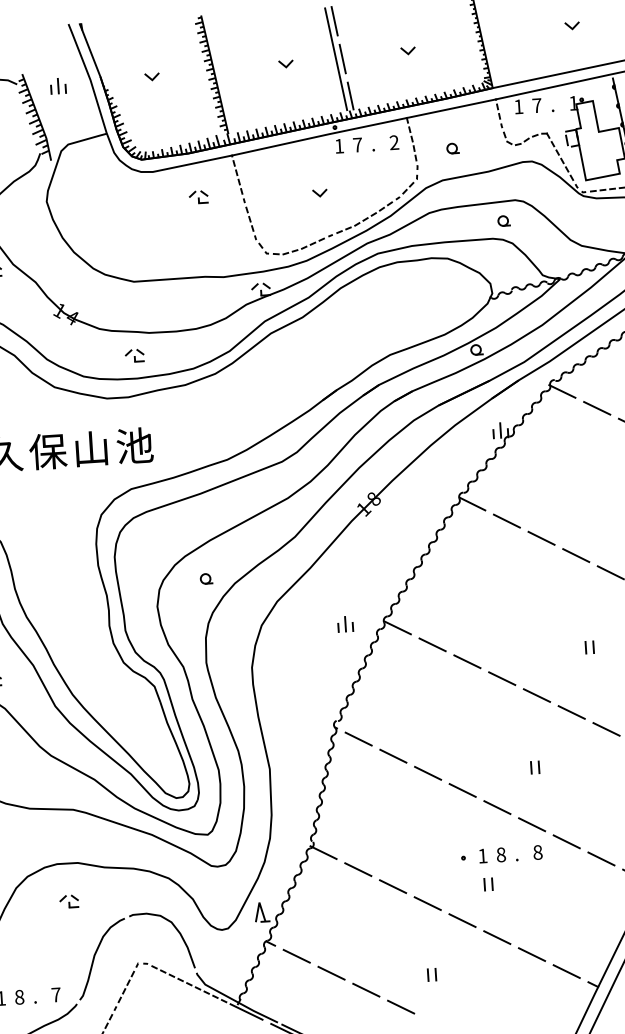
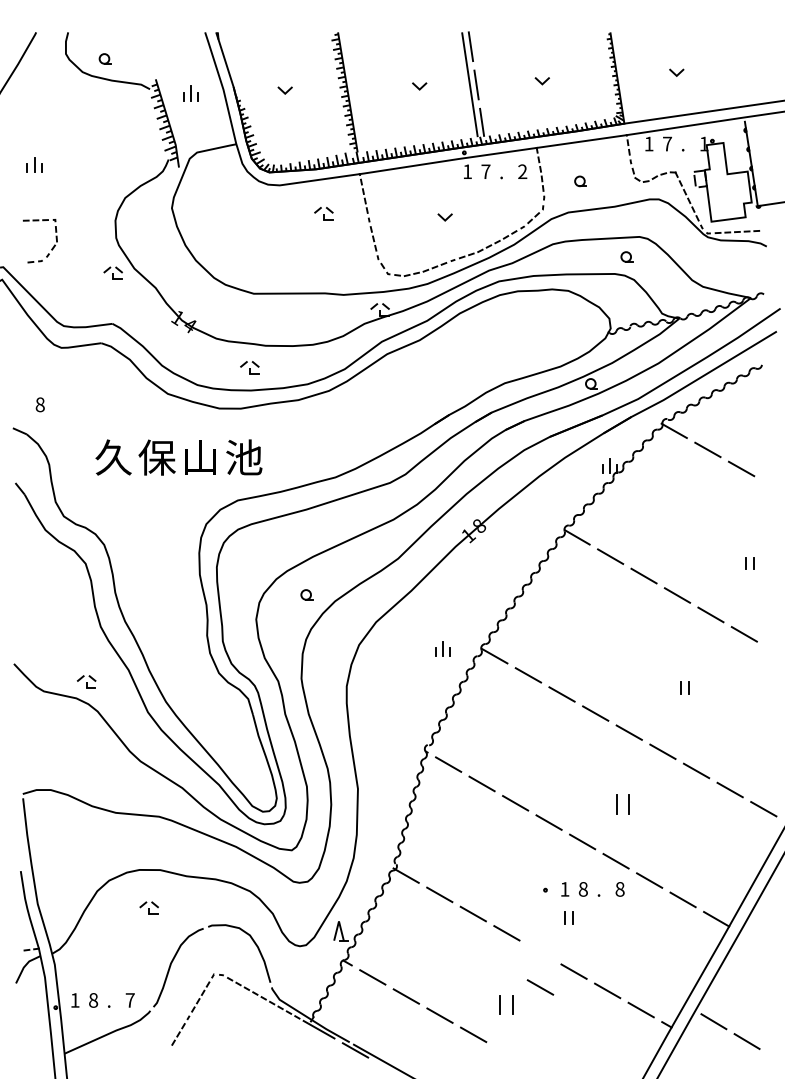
line: (571, 26) -> (675, 73), moved
part: (534, 767) -> (622, 804), size x1.6
line: (462, 920) -> (540, 987), moved
part: (431, 974) -> (506, 1004), size x1.6

